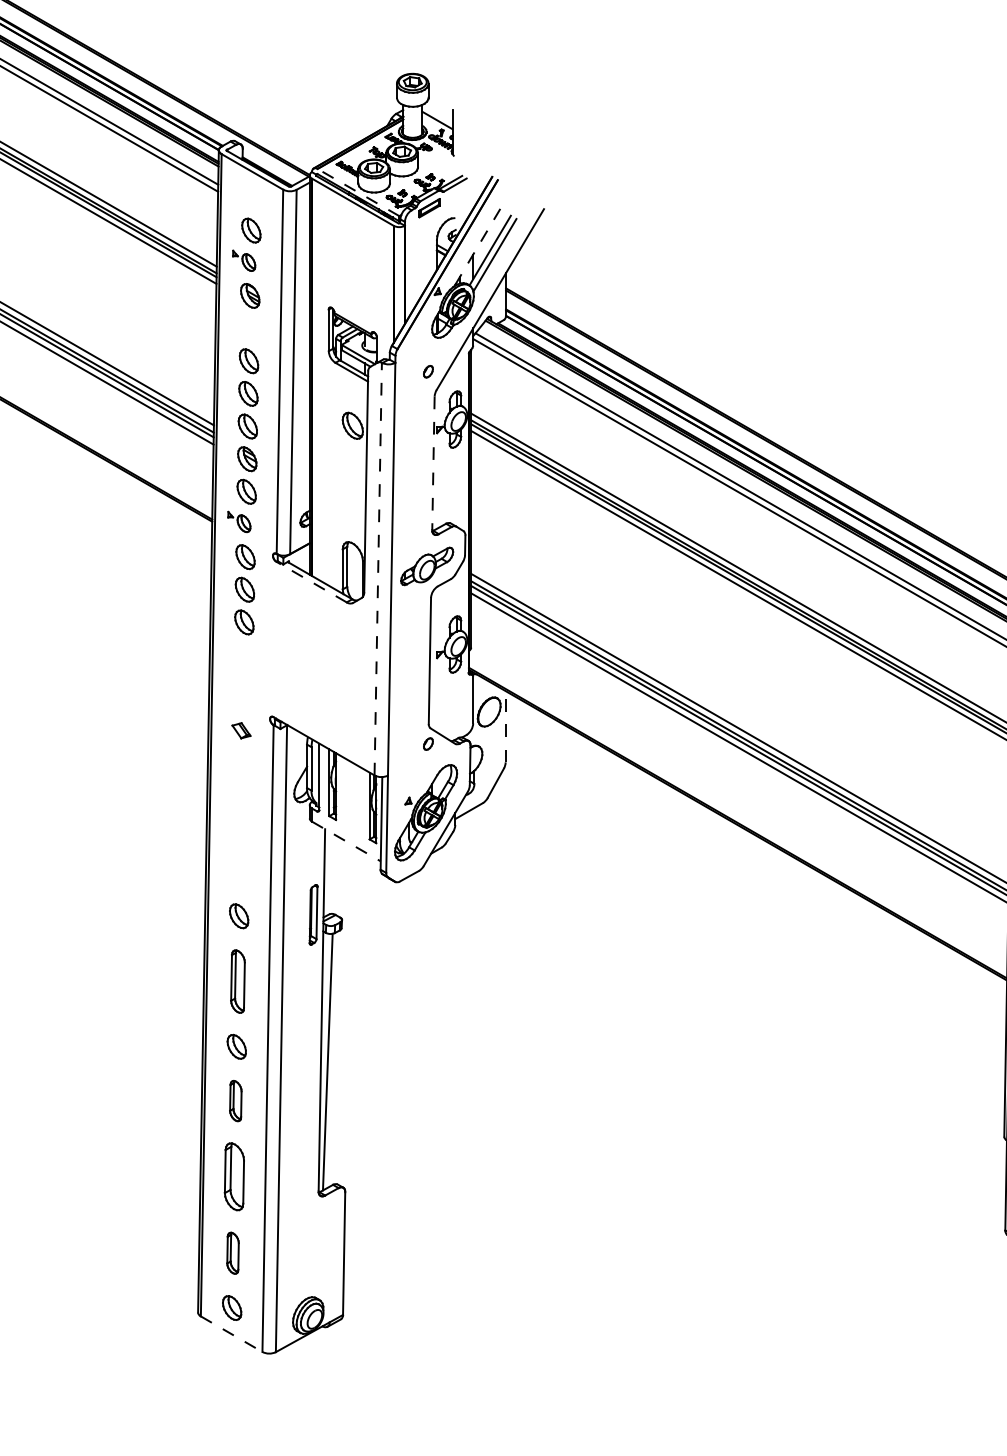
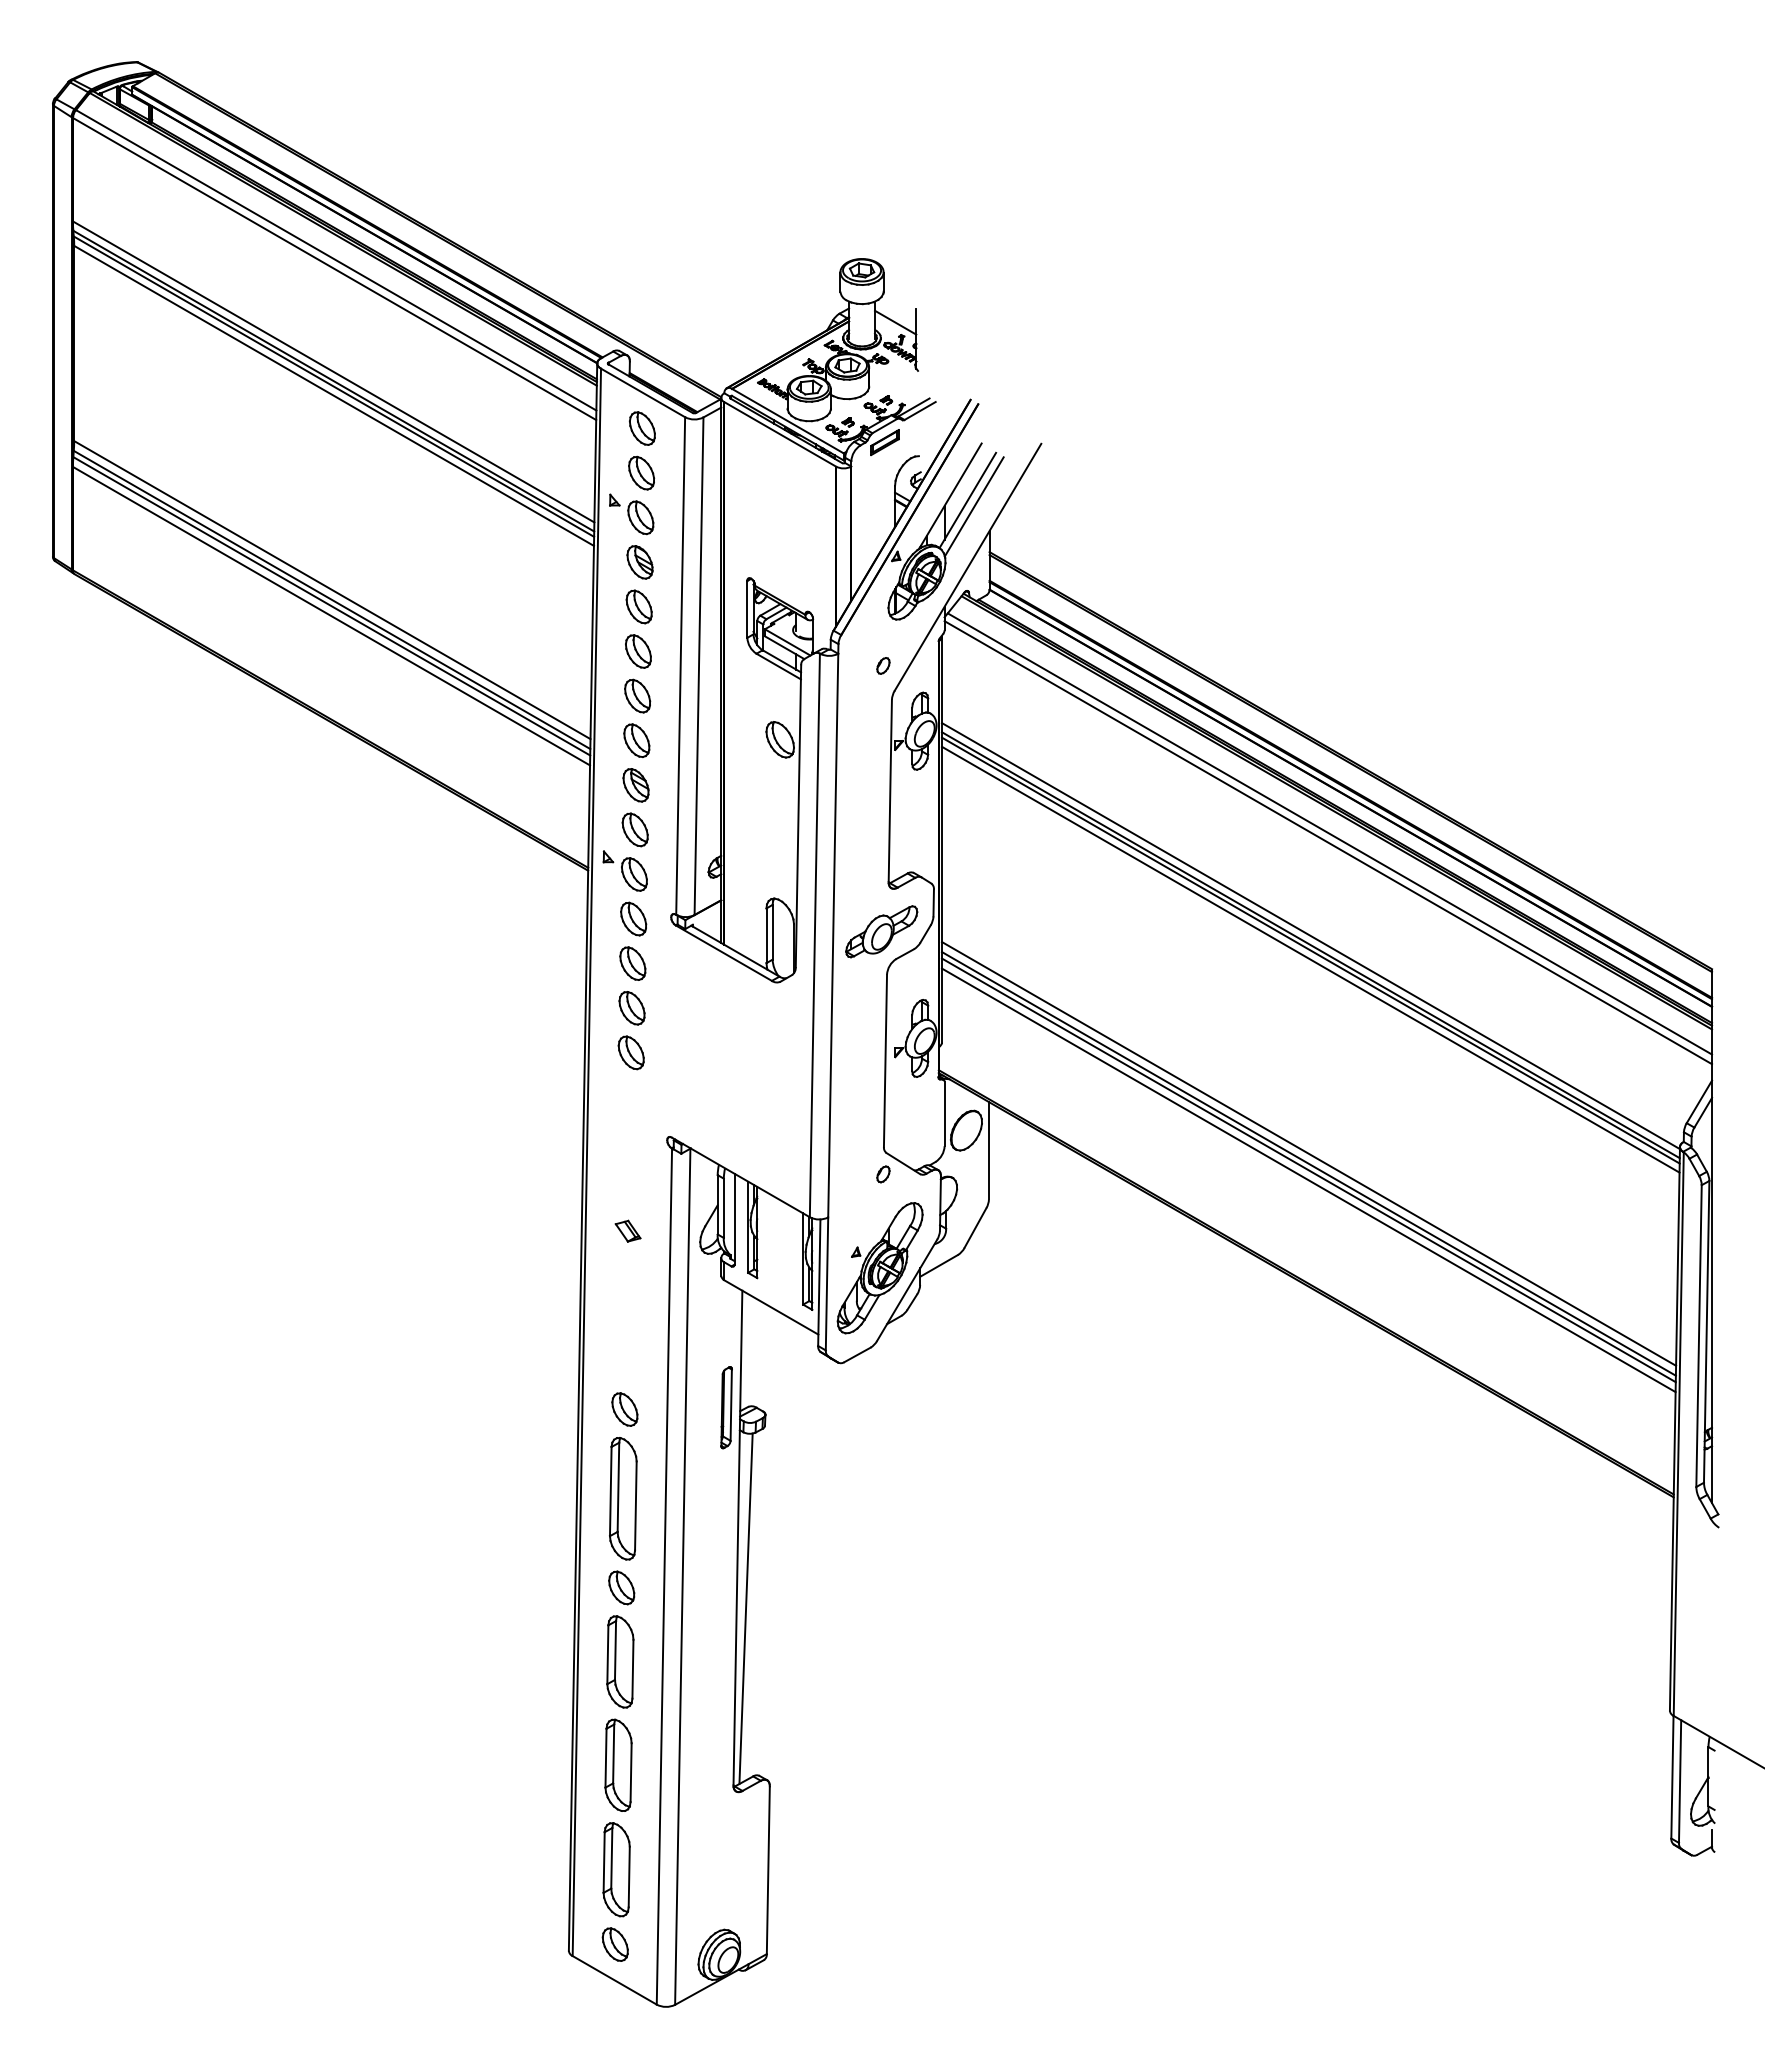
line: (358, 192) -> (787, 420), dashed -> solid
part: (251, 197) -> (641, 428), added
line: (477, 247) -> (950, 496), dashed -> solid
part: (243, 260) -> (631, 514), size x1.43
part: (249, 328) -> (638, 606), added
line: (433, 463) -> (890, 791), dashed -> solid
part: (238, 521) -> (624, 870), size x1.43
line: (377, 569) -> (814, 935), dashed -> solid
line: (311, 582) -> (723, 953), dashed -> solid
part: (243, 654) -> (630, 1052), added
line: (505, 726) -> (988, 1150), dashed -> solid
part: (241, 730) -> (627, 1230), moved
line: (346, 841) -> (771, 1307), dashed -> solid
part: (238, 981) -> (623, 1498), size x1.43
part: (235, 1100) -> (620, 1661), size x1.67
part: (232, 1253) -> (616, 1869), size x1.67
line: (231, 1334) -> (614, 1980), dashed -> solid

